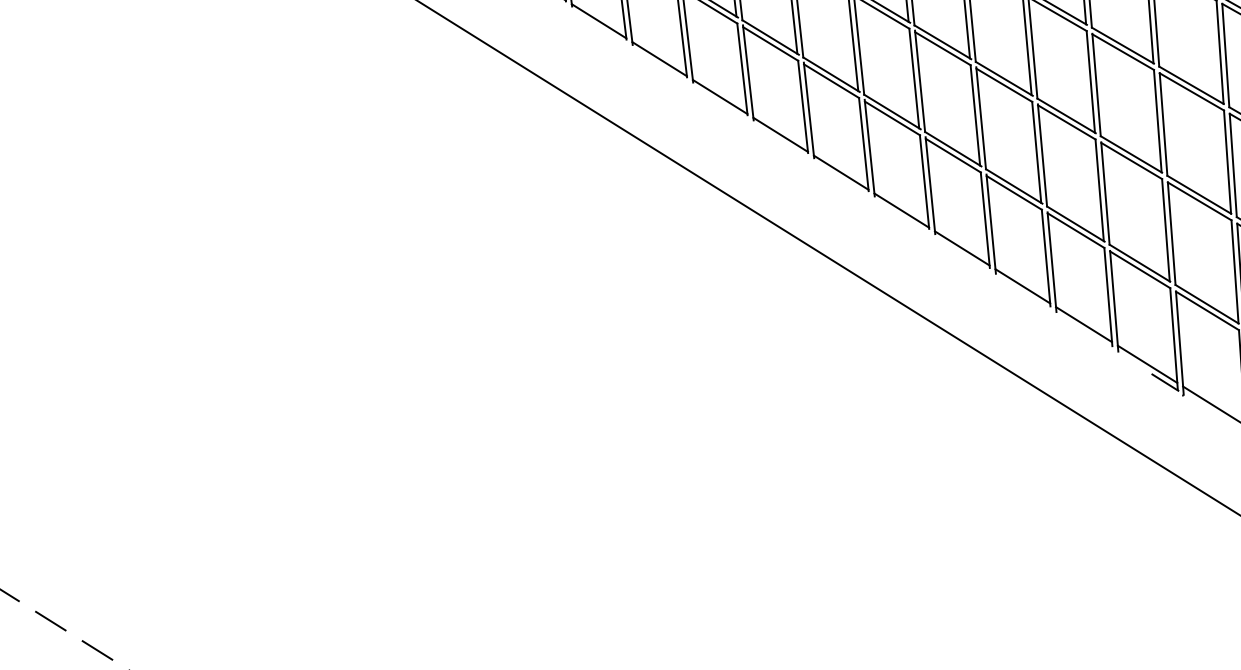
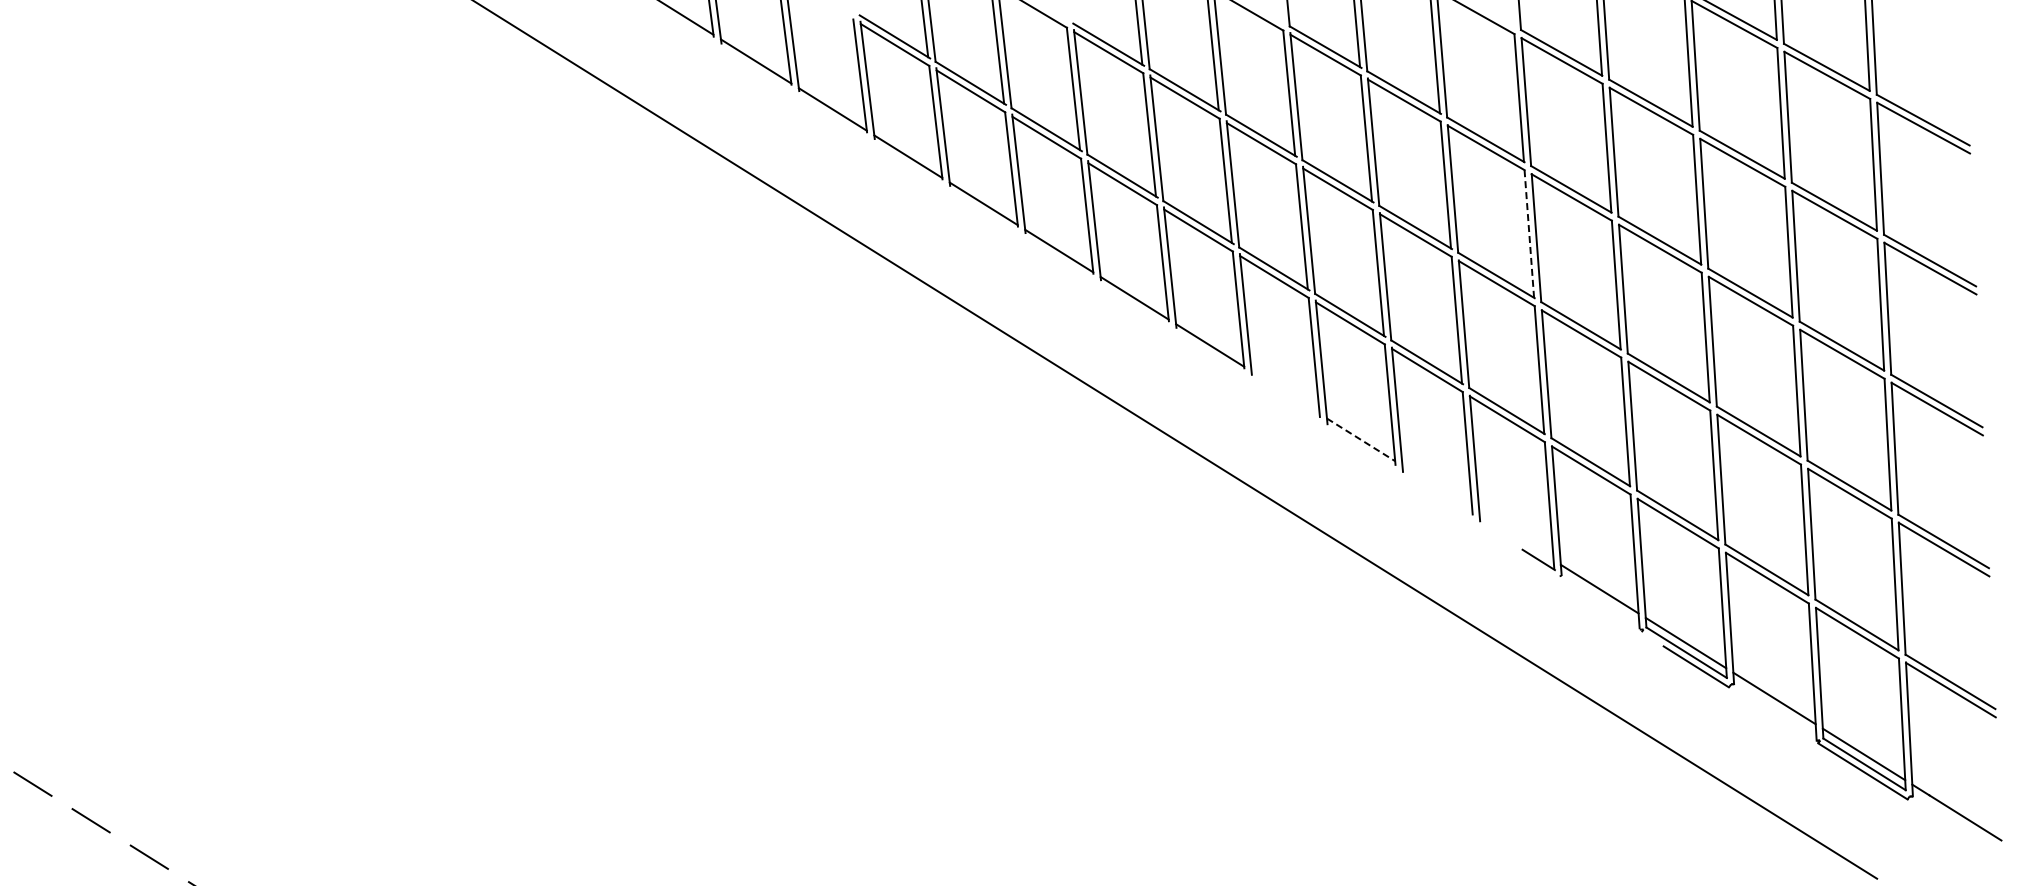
line: (1157, 121) -> (1529, 234), solid -> dashed
line: (962, 248) -> (1285, 392), removed
line: (1023, 286) -> (1361, 440), solid -> dashed
line: (1084, 324) -> (1437, 487), removed
line: (1147, 363) -> (1516, 536), removed

